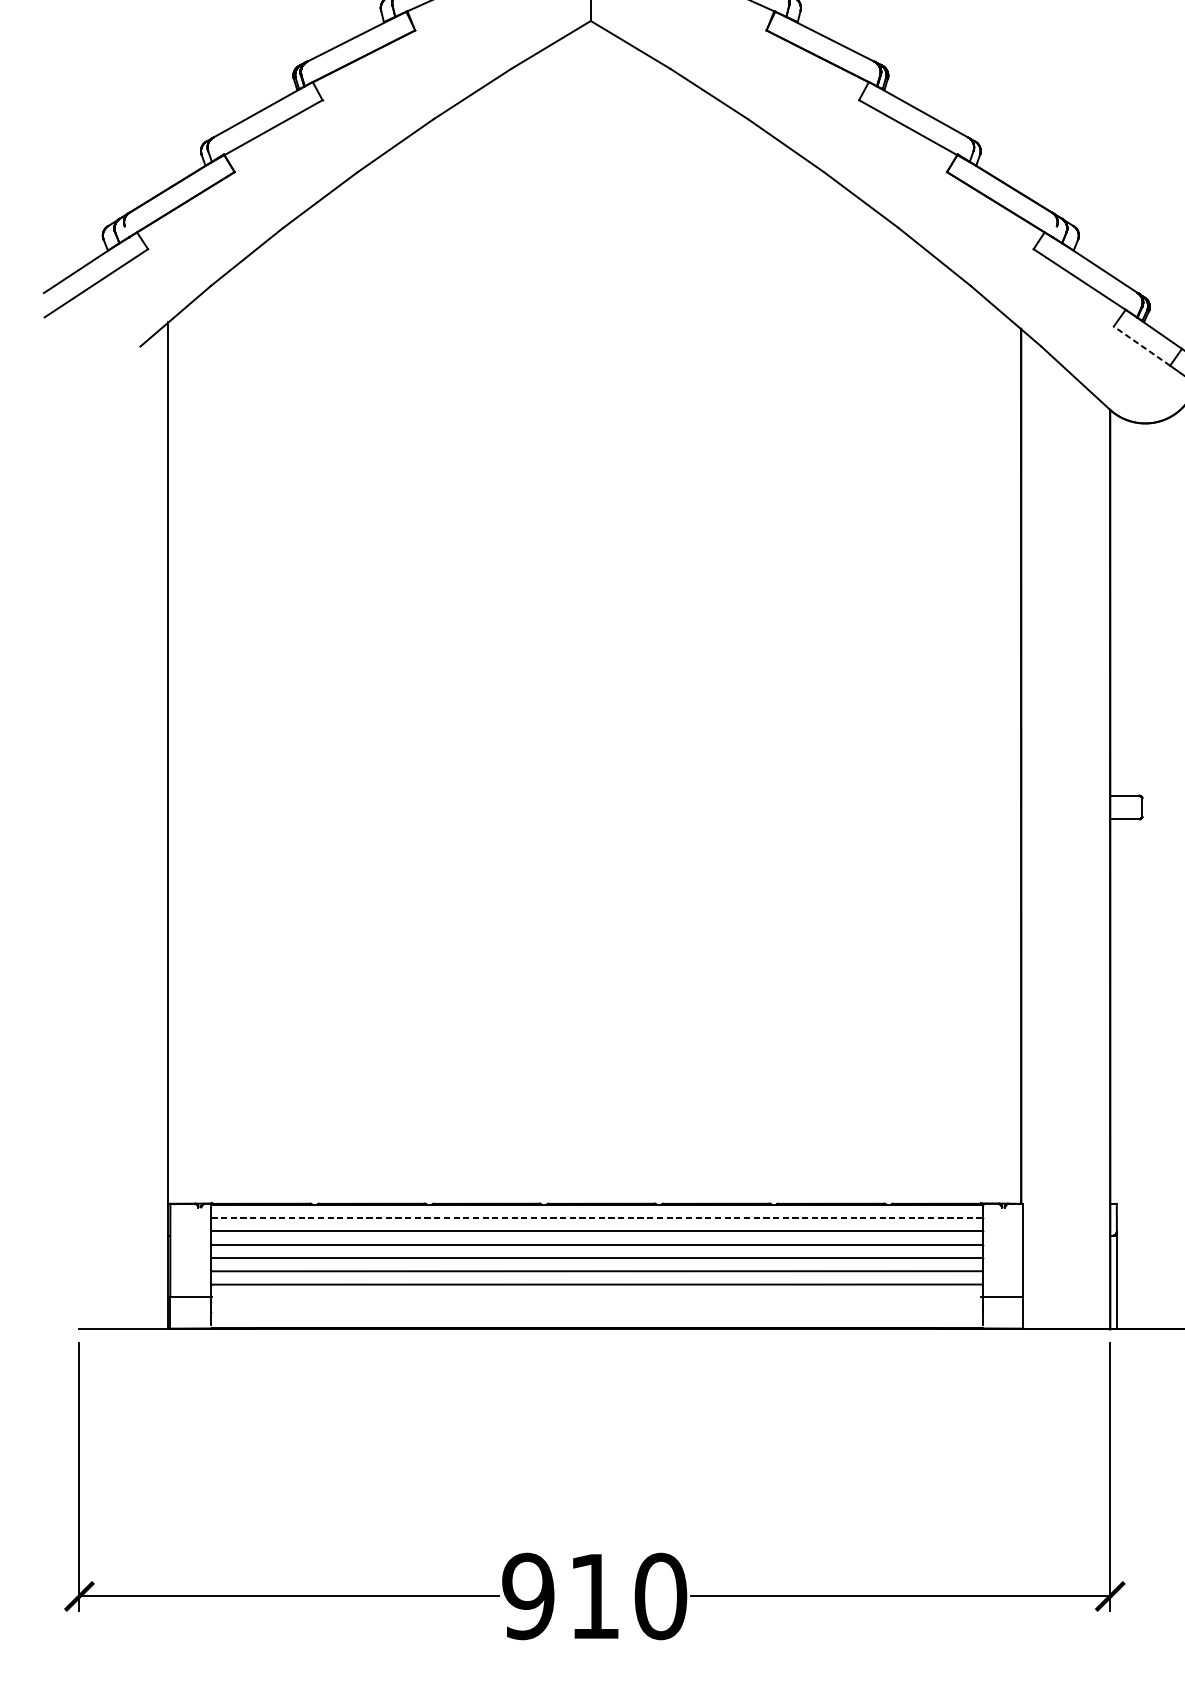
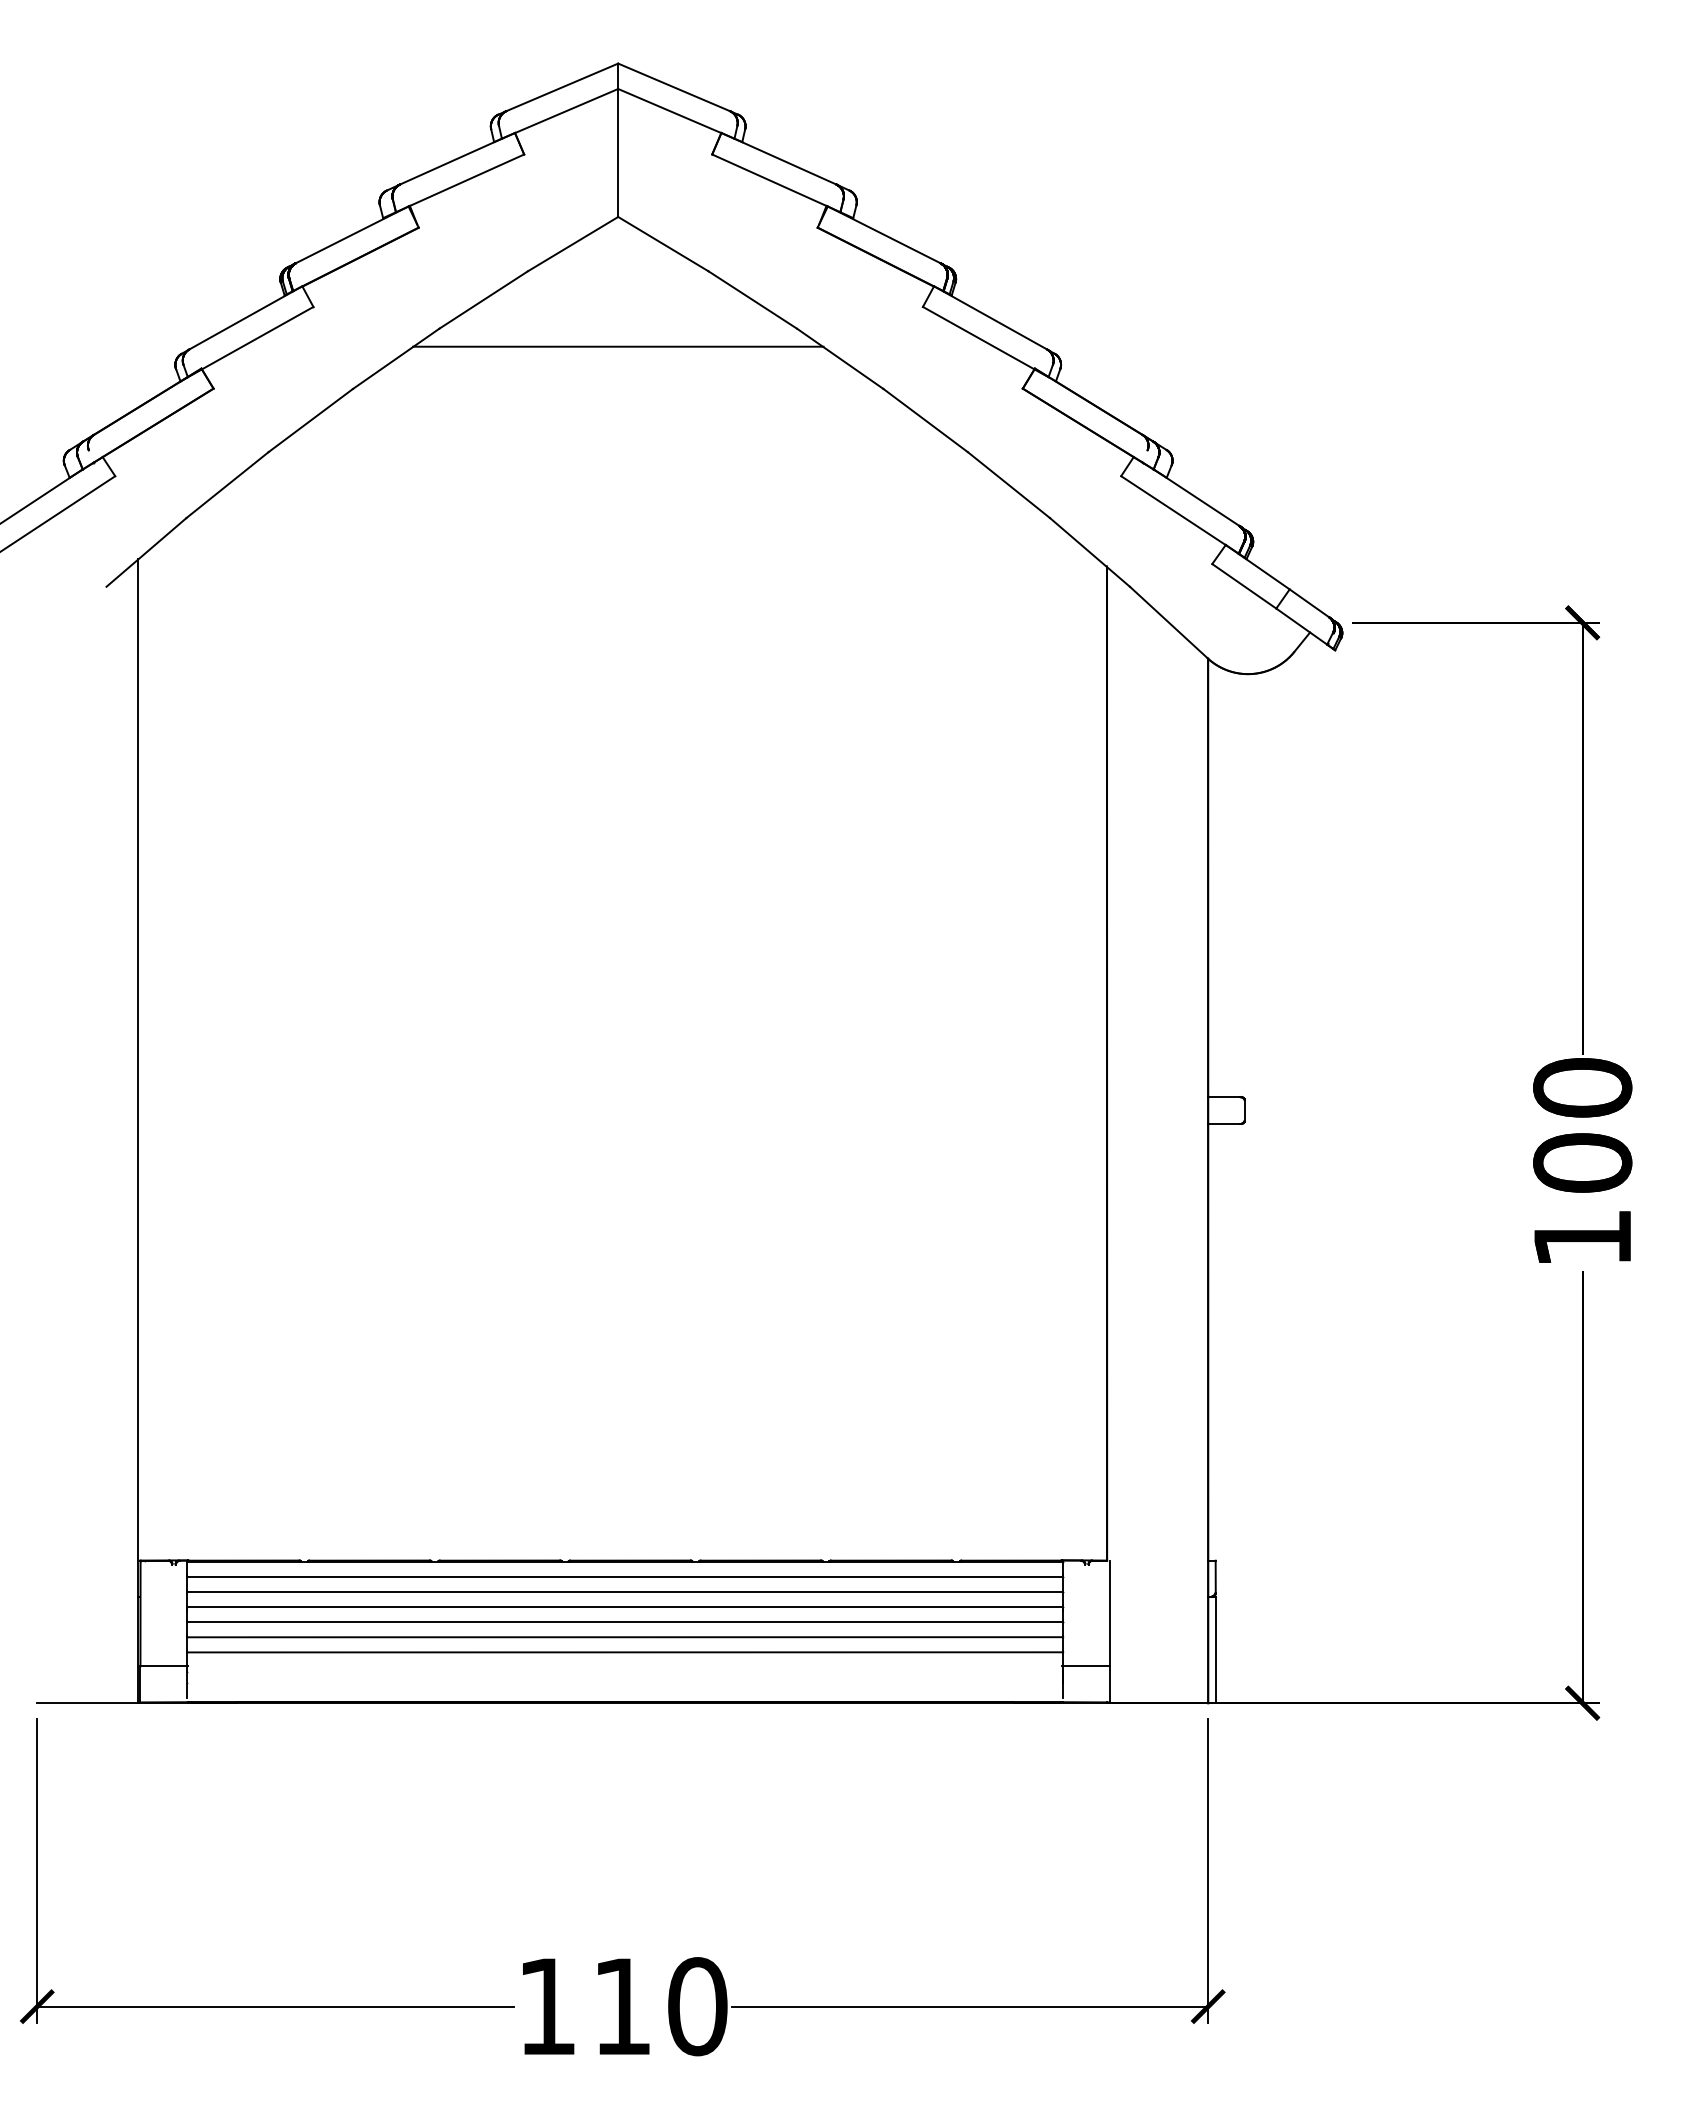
line: (590, 135) -> (617, 346), added
line: (1142, 346) -> (1244, 586), dashed -> solid
line: (596, 1217) -> (624, 1576), dashed -> solid
text: (527, 1596) -> (546, 2006), 910 -> 110

